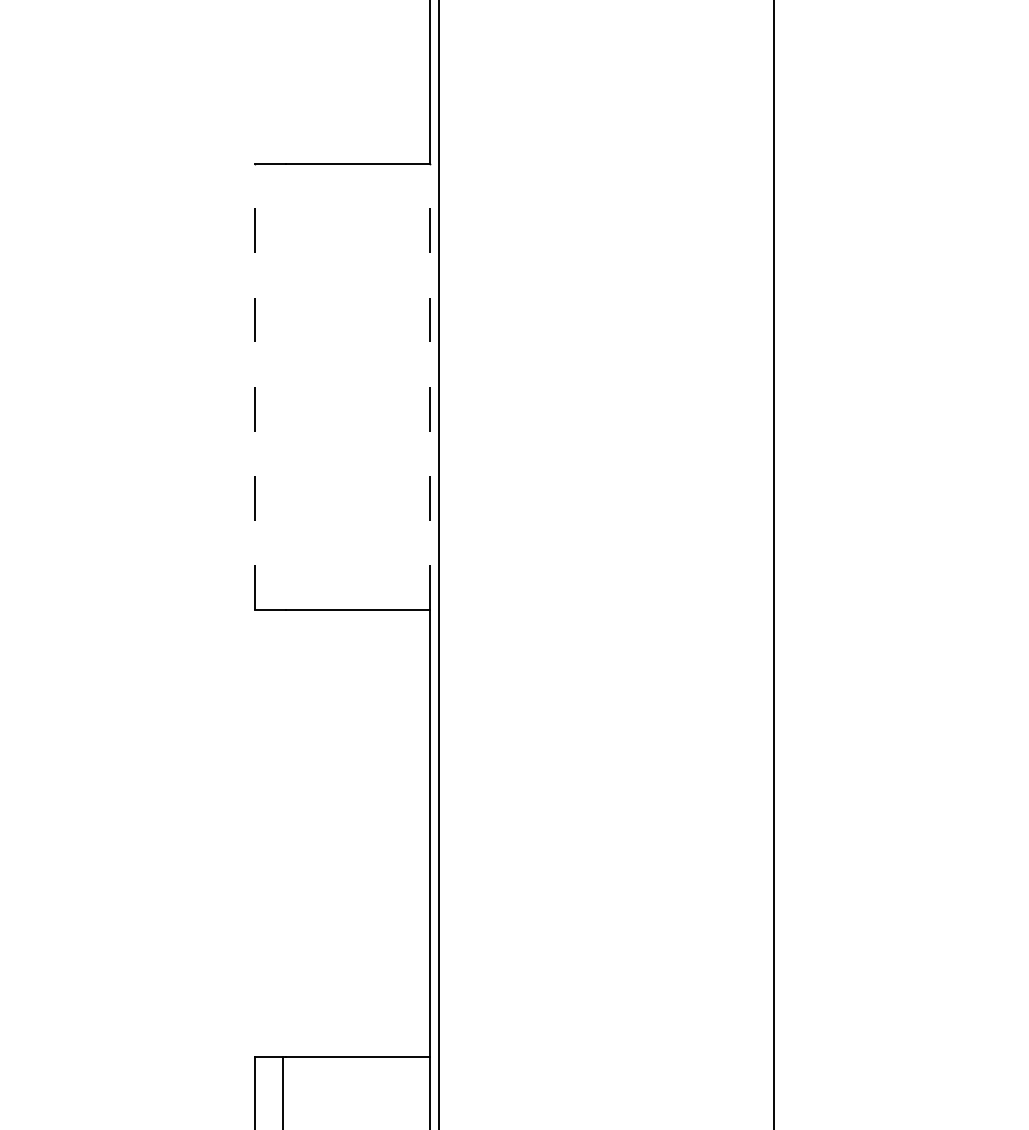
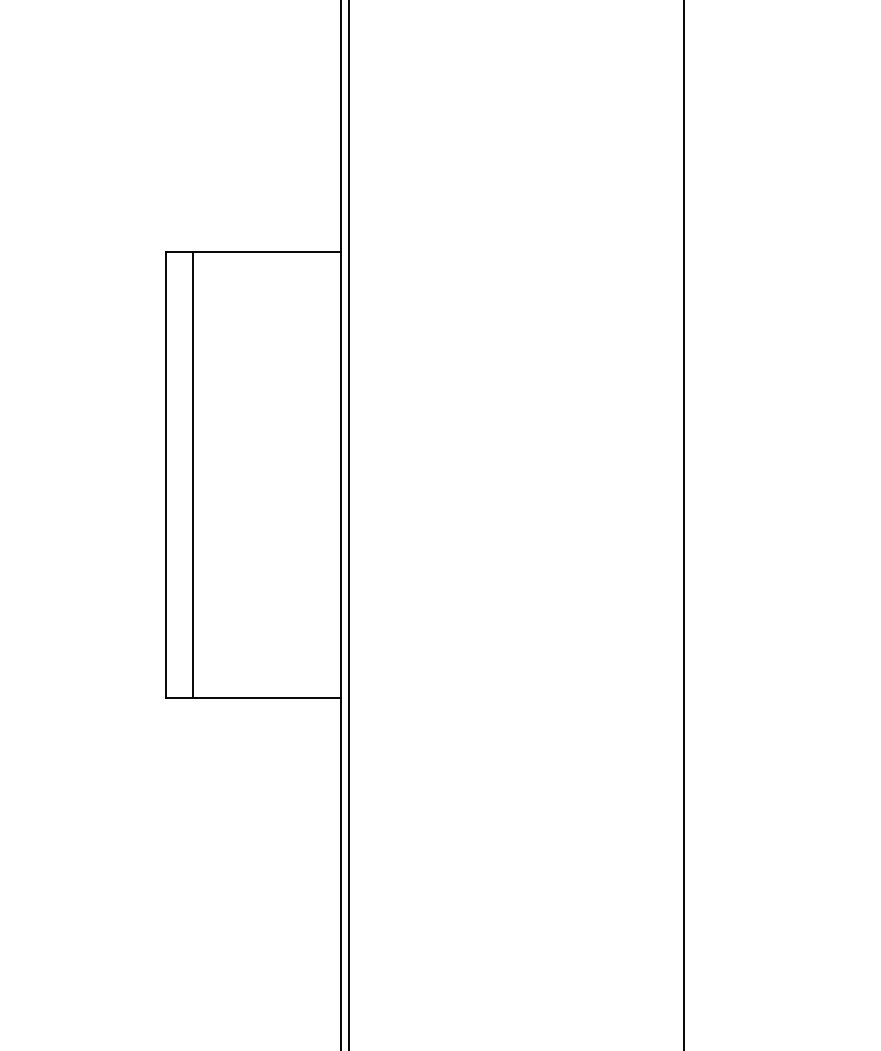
line: (255, 386) -> (165, 474), dashed -> solid
line: (282, 386) -> (192, 474), added
line: (430, 386) -> (340, 474), dashed -> solid

